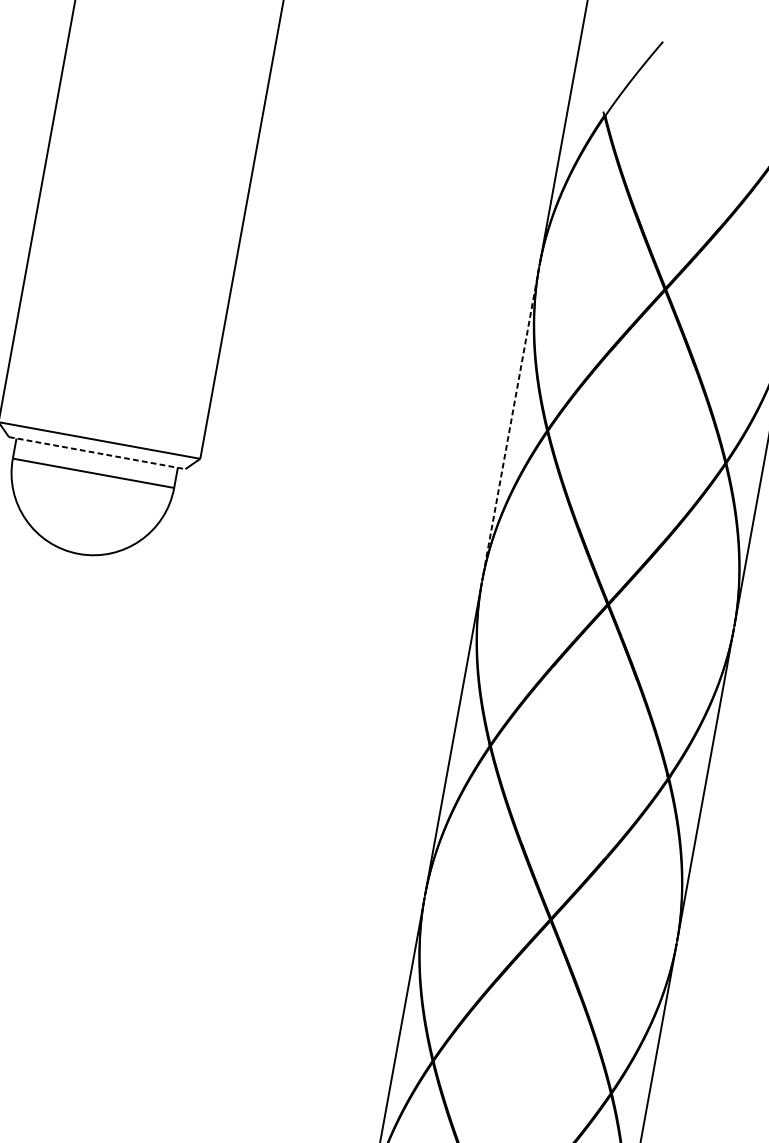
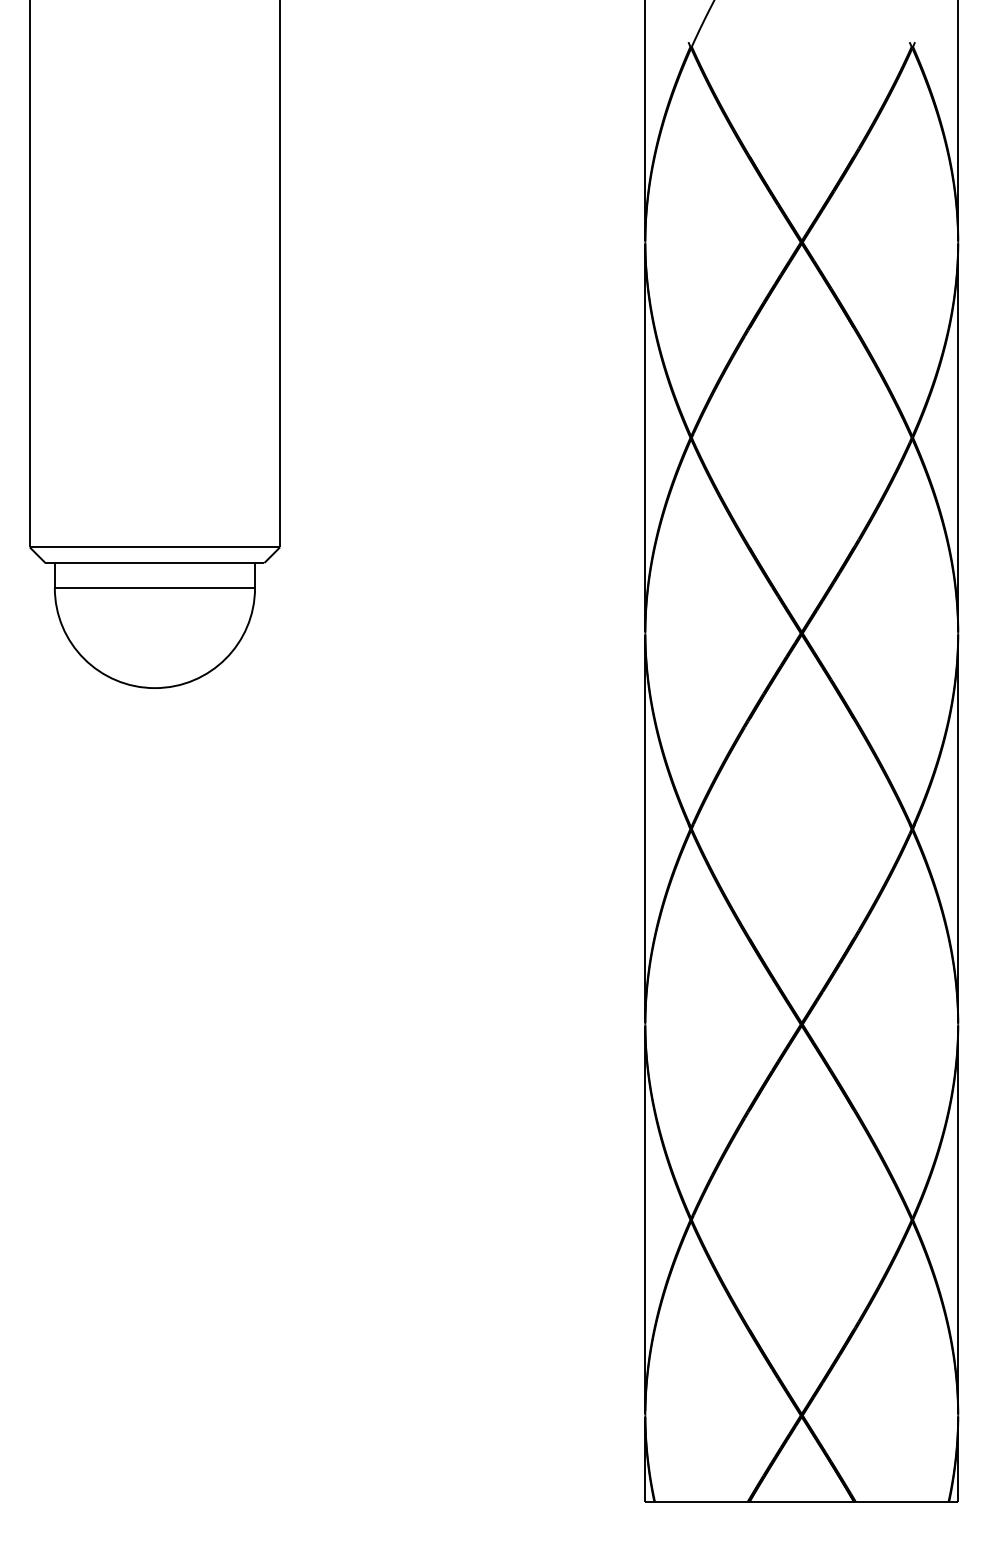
line: (510, 423) -> (645, 437), dashed -> solid
line: (96, 453) -> (154, 563), dashed -> solid

